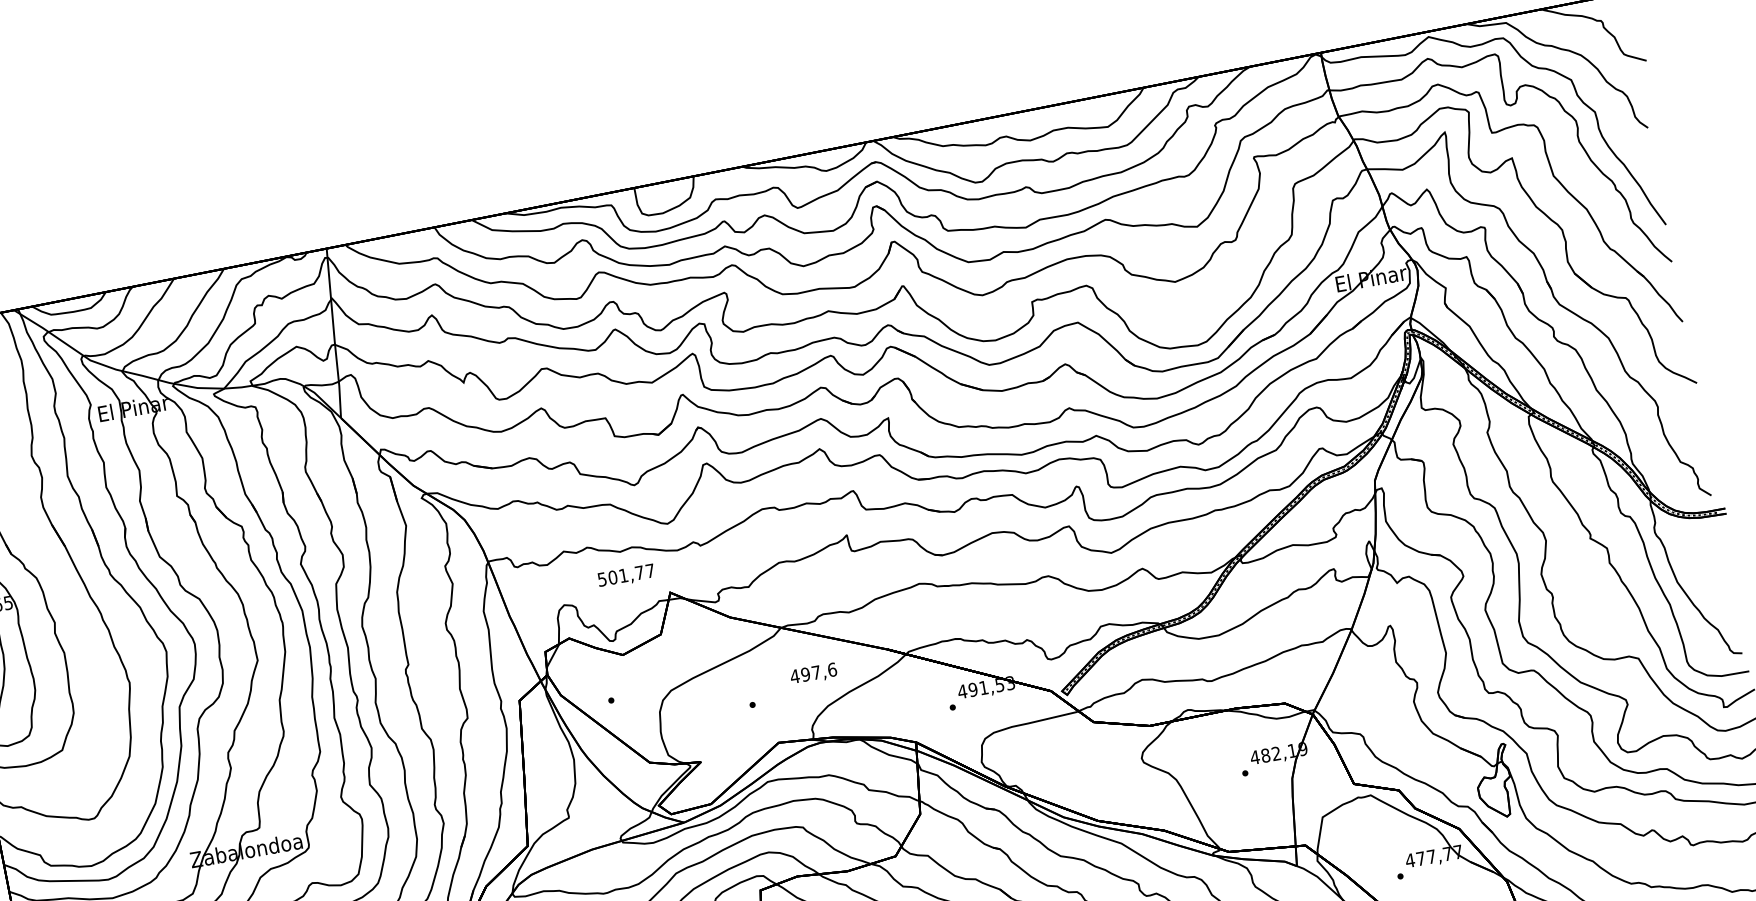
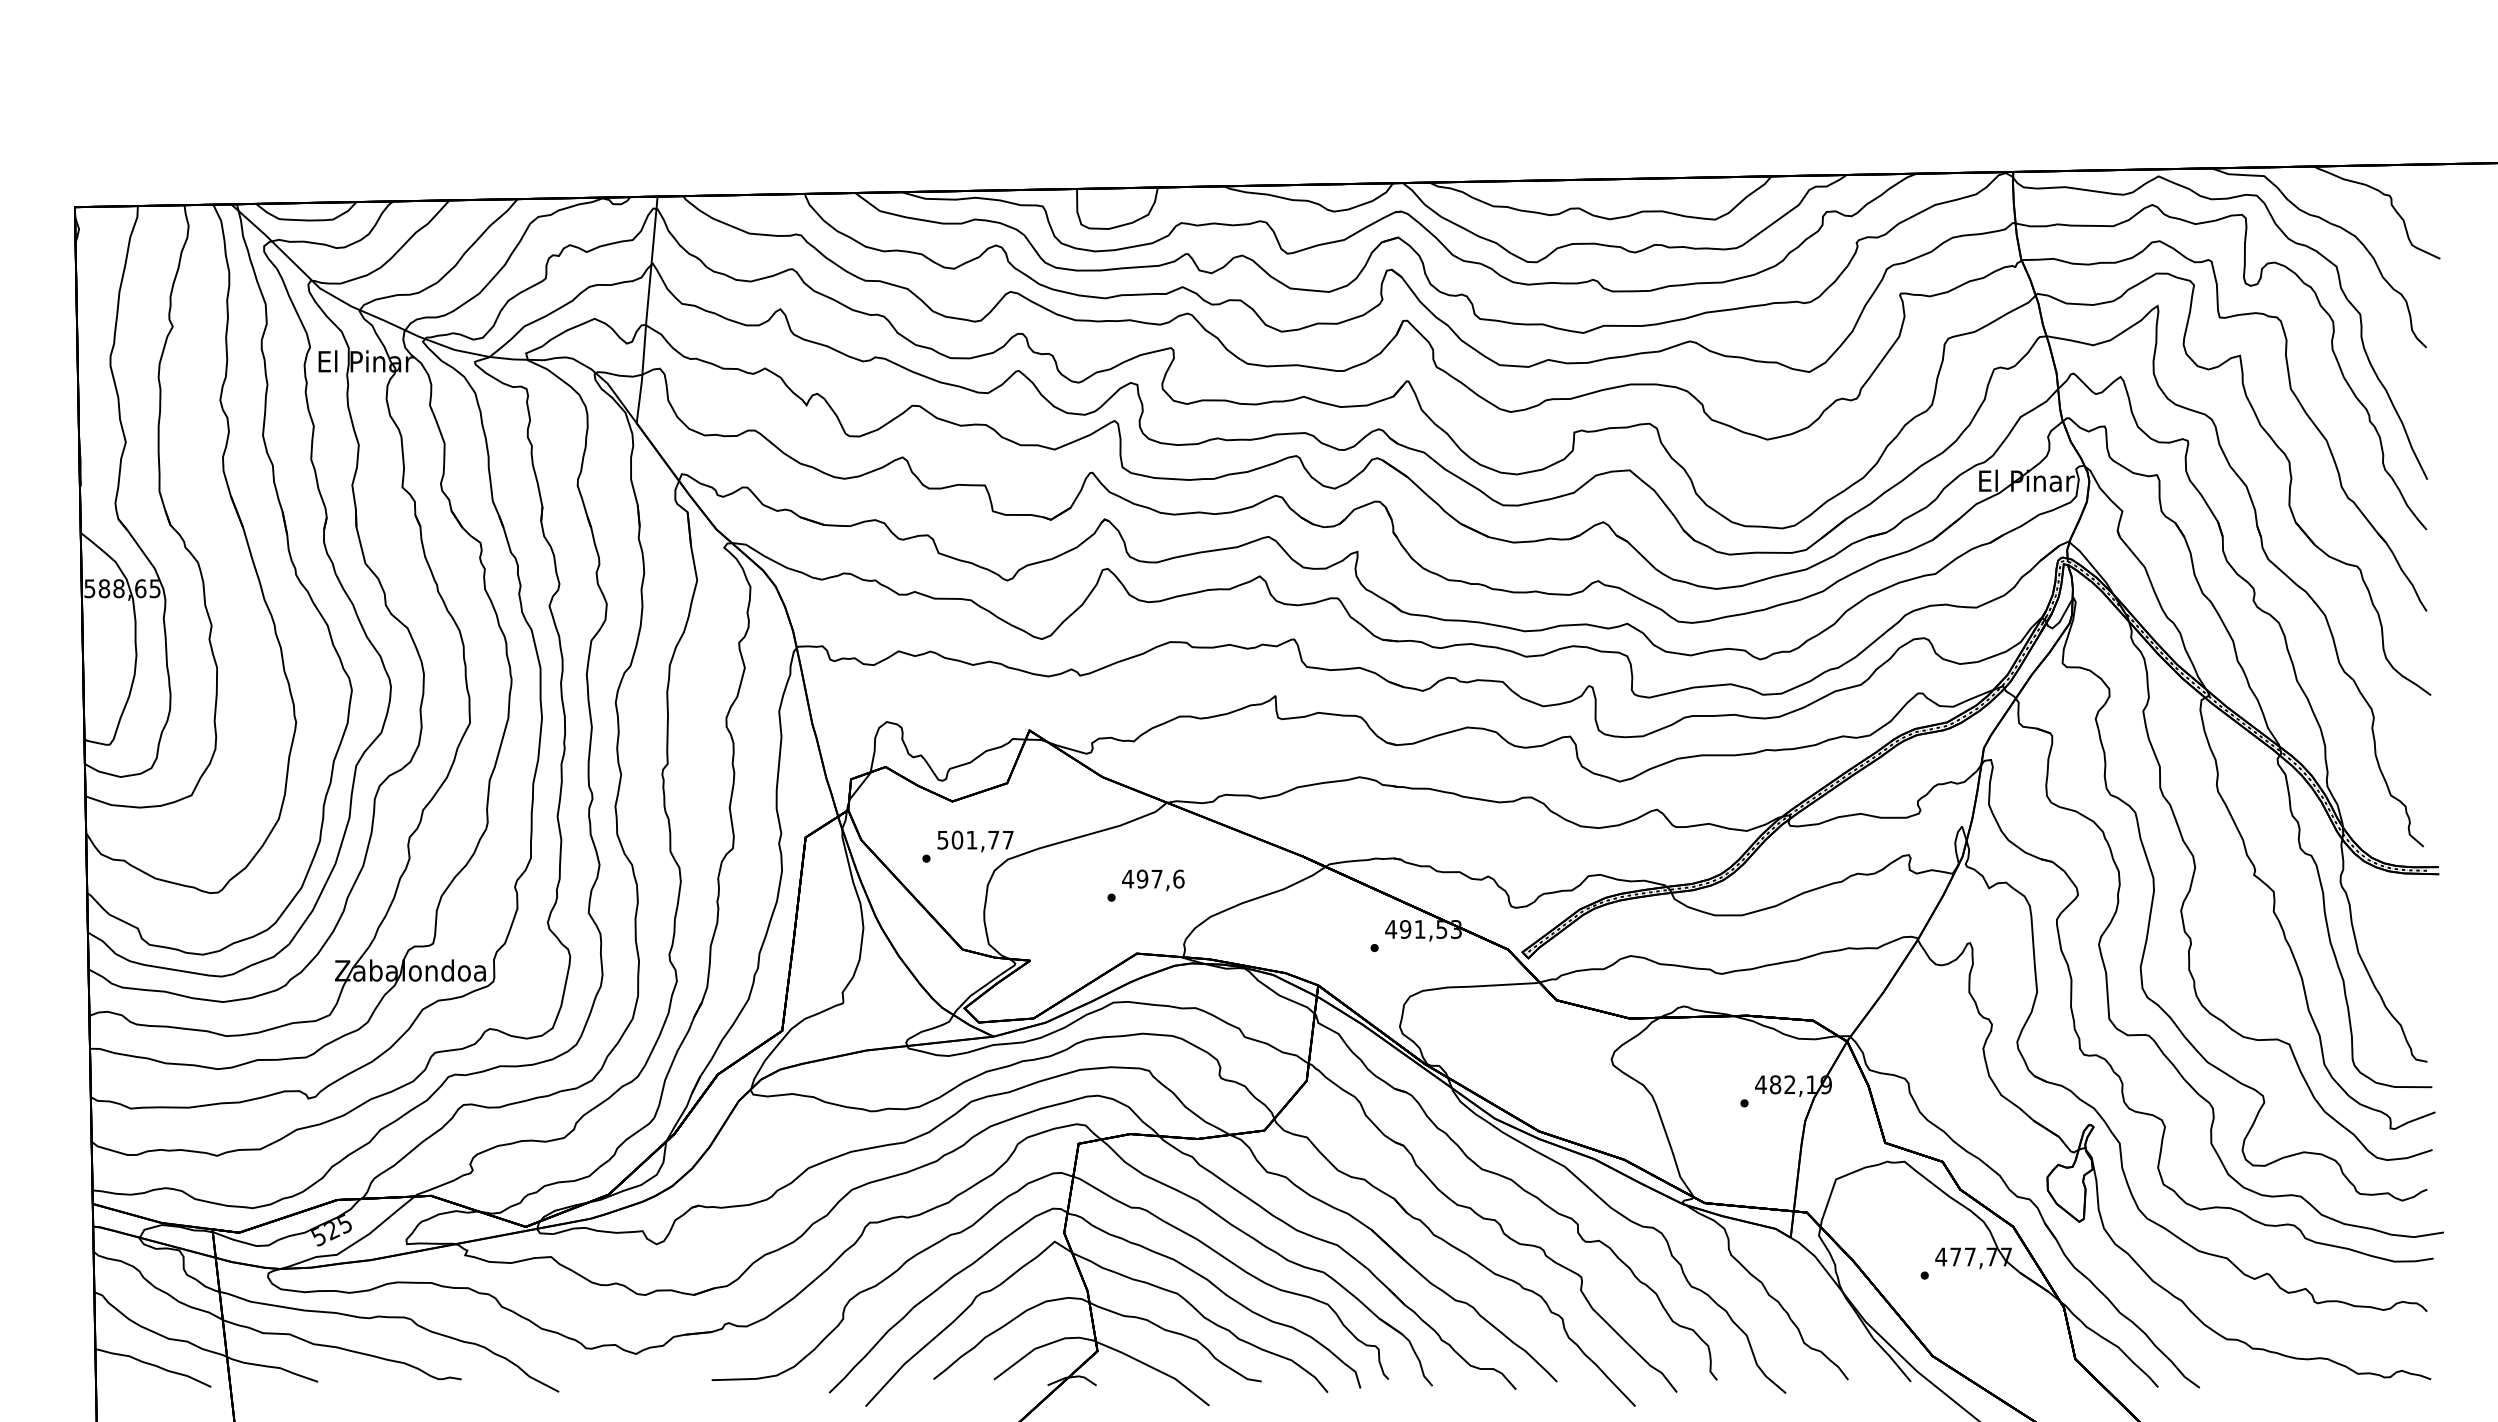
text: (626, 576) -> (975, 841), moved
text: (813, 674) -> (1153, 880), moved

